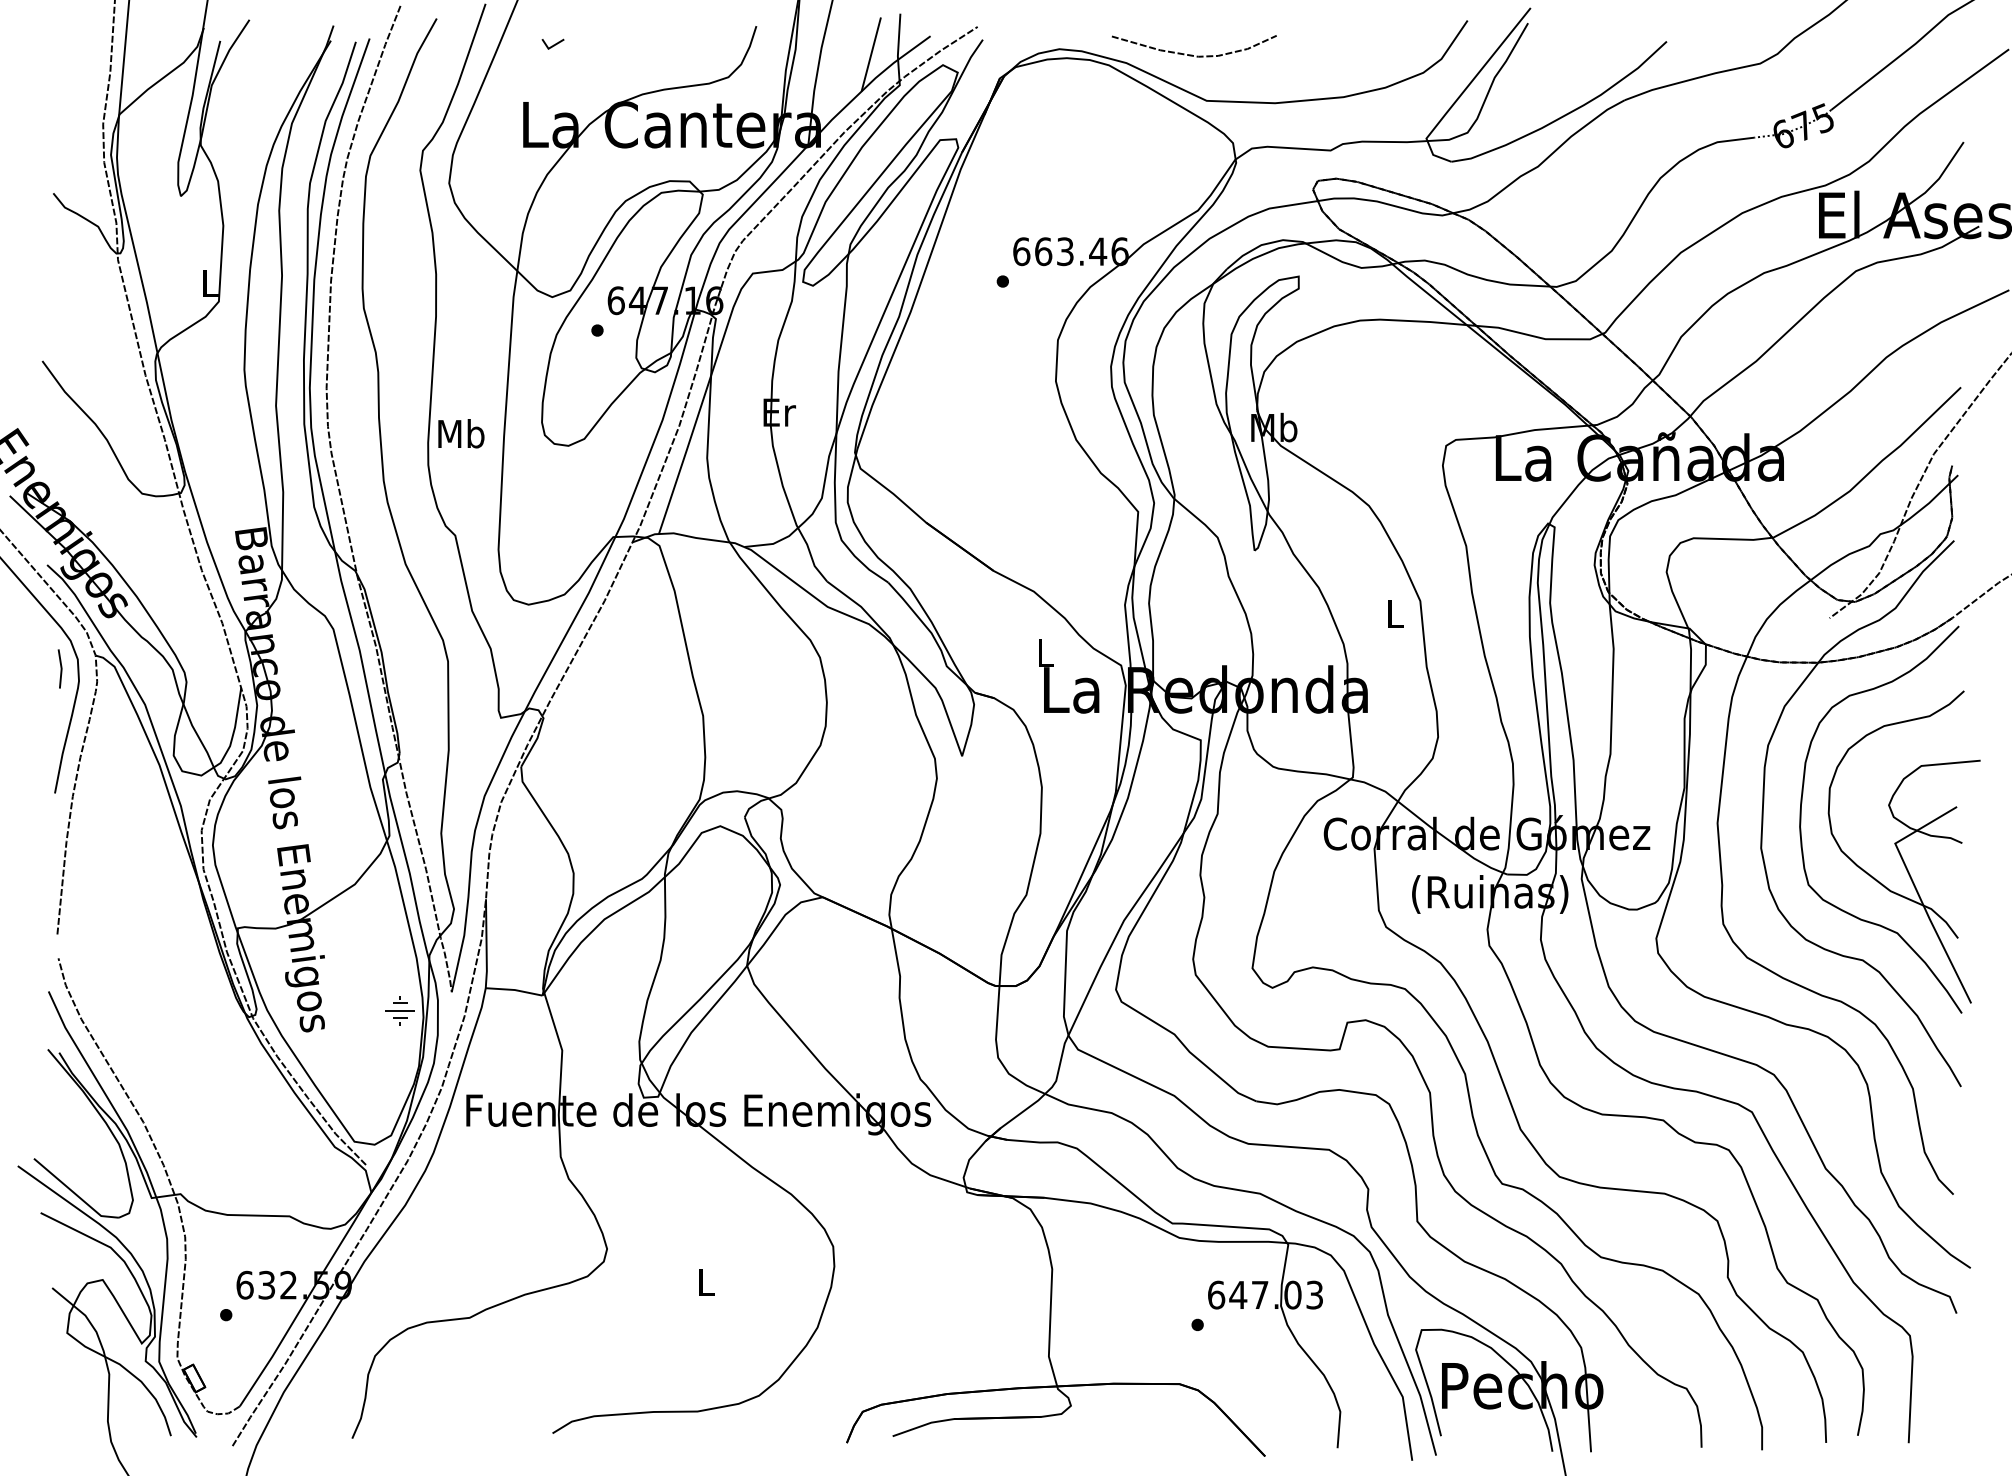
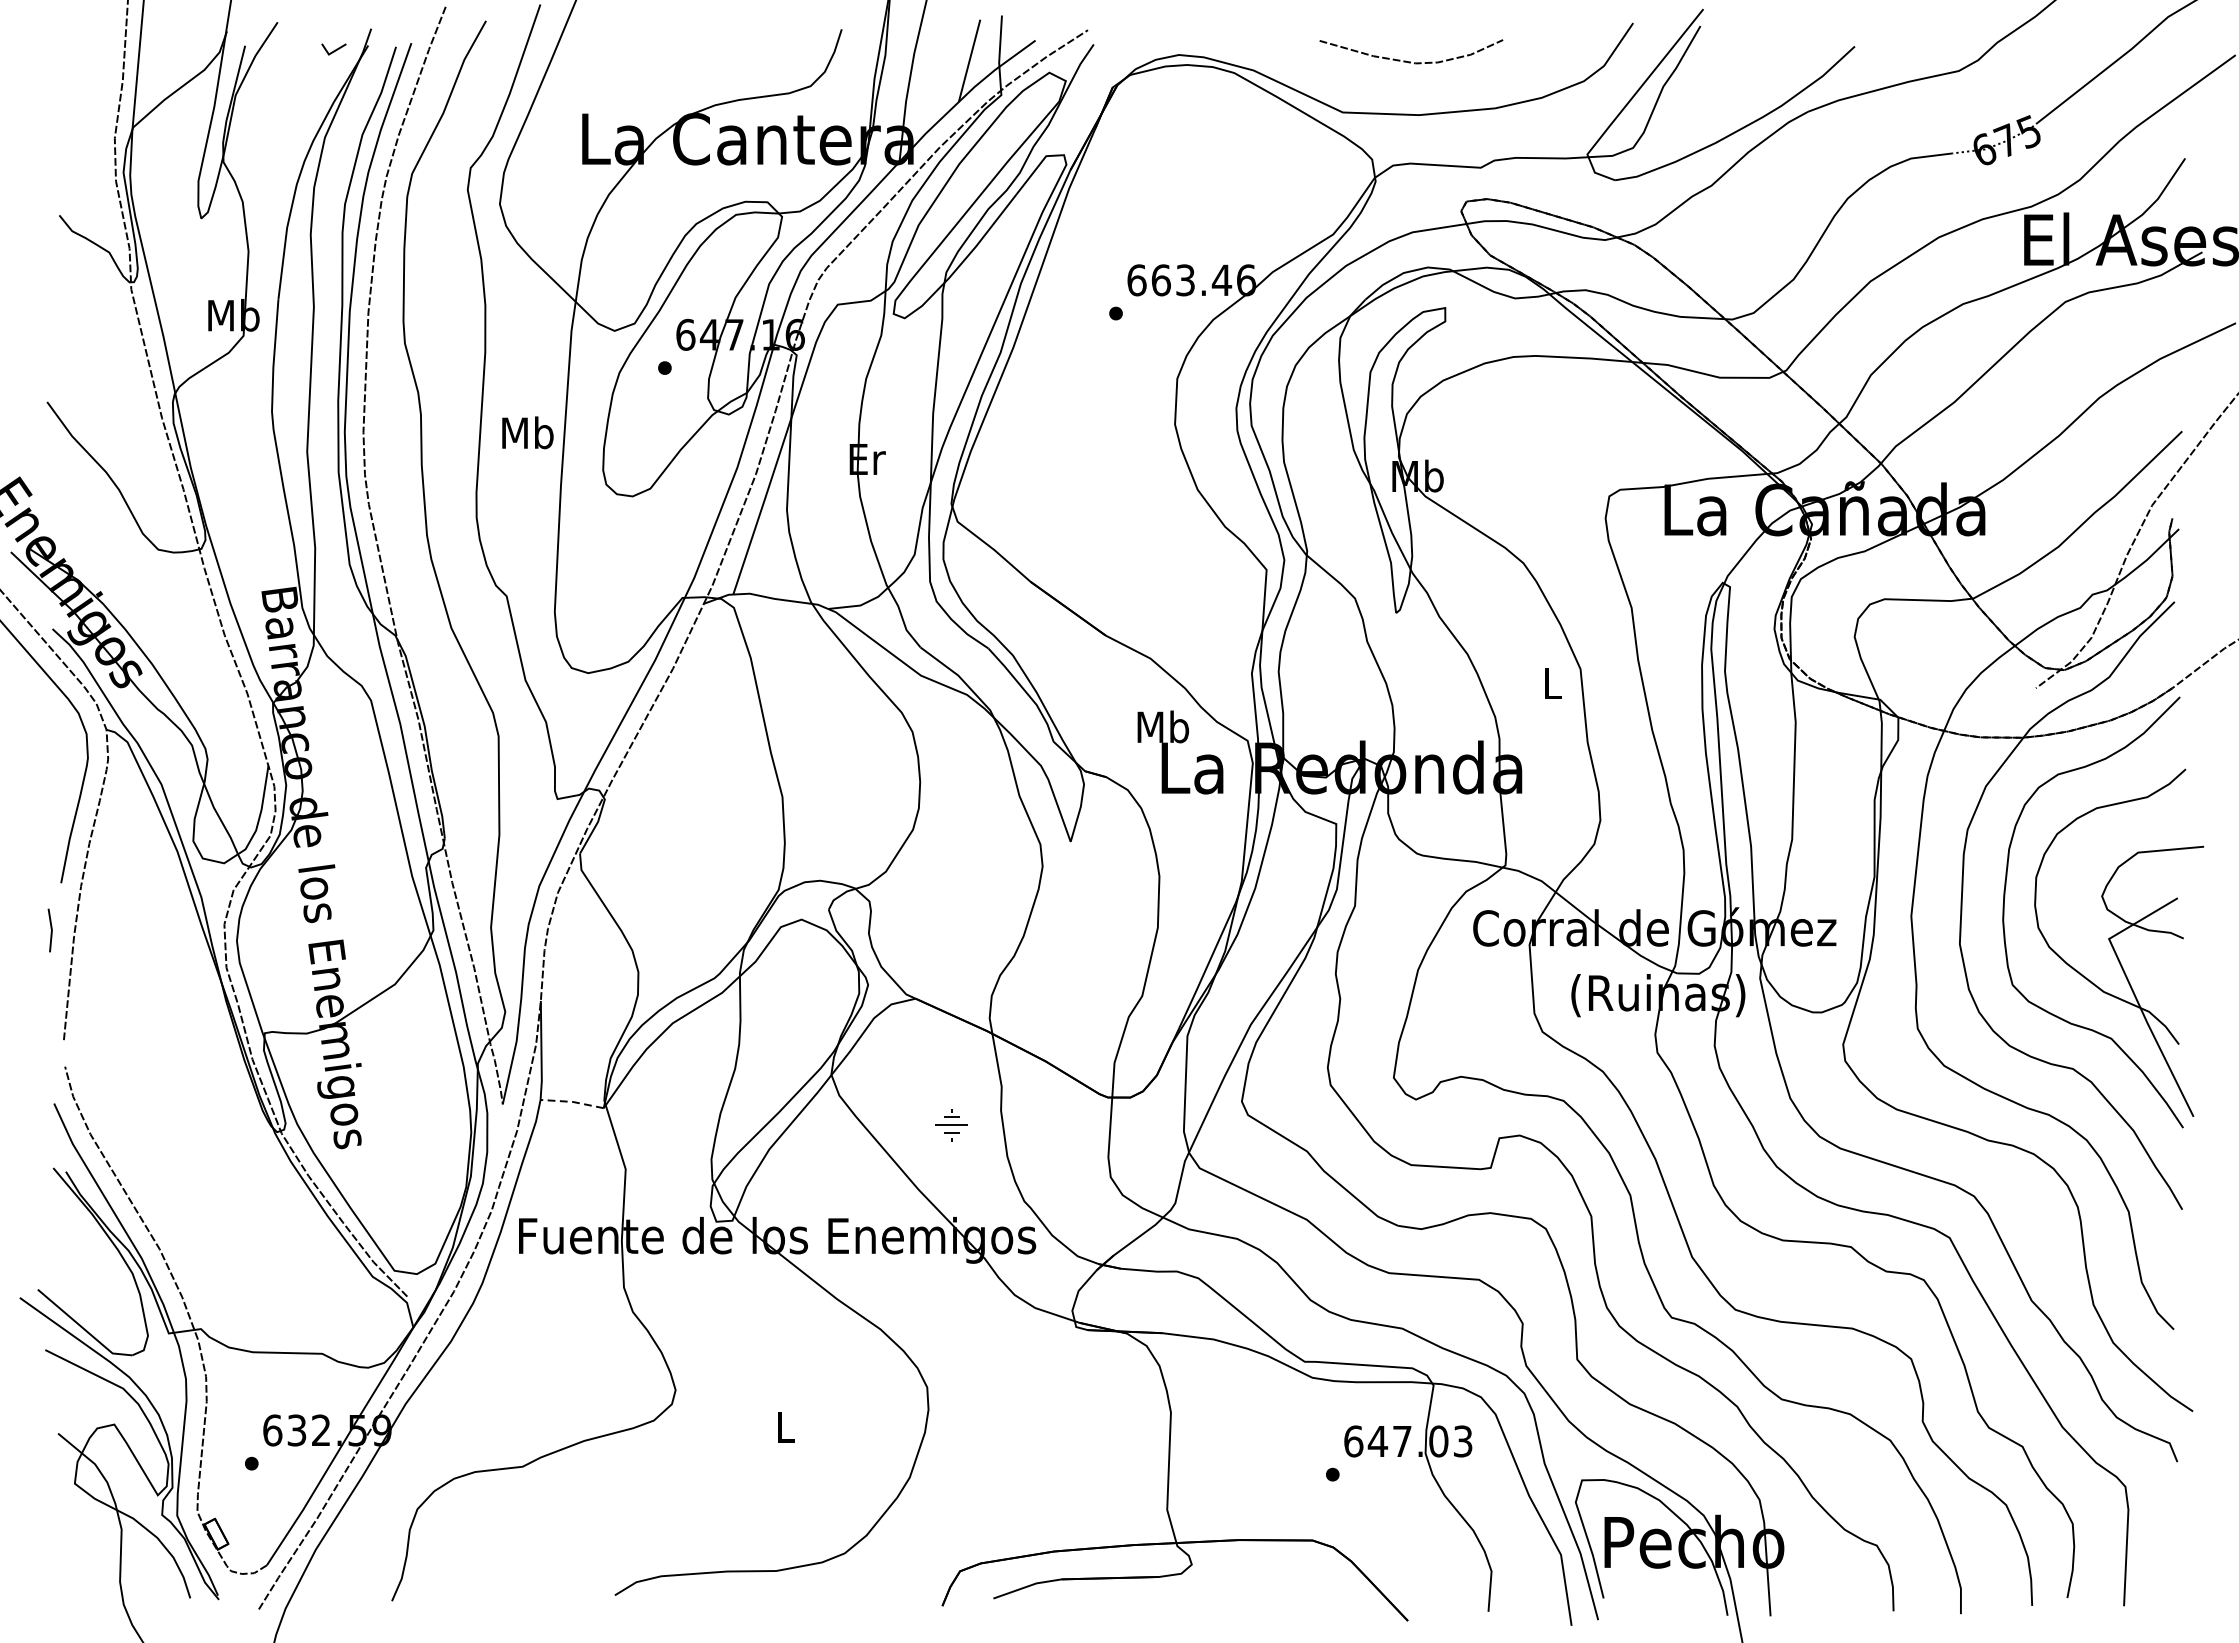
line: (553, 44) -> (334, 49), moved
curve: (1192, 54) -> (1409, 60), moved
text: (210, 282) -> (234, 314), L -> Mb
text: (461, 433) -> (528, 432), moved
text: (1045, 652) -> (1163, 726), L -> Mb
line: (60, 668) -> (50, 929), moved
line: (514, 990) -> (572, 1102), solid -> dashed
part: (399, 1010) -> (950, 1124), moved

